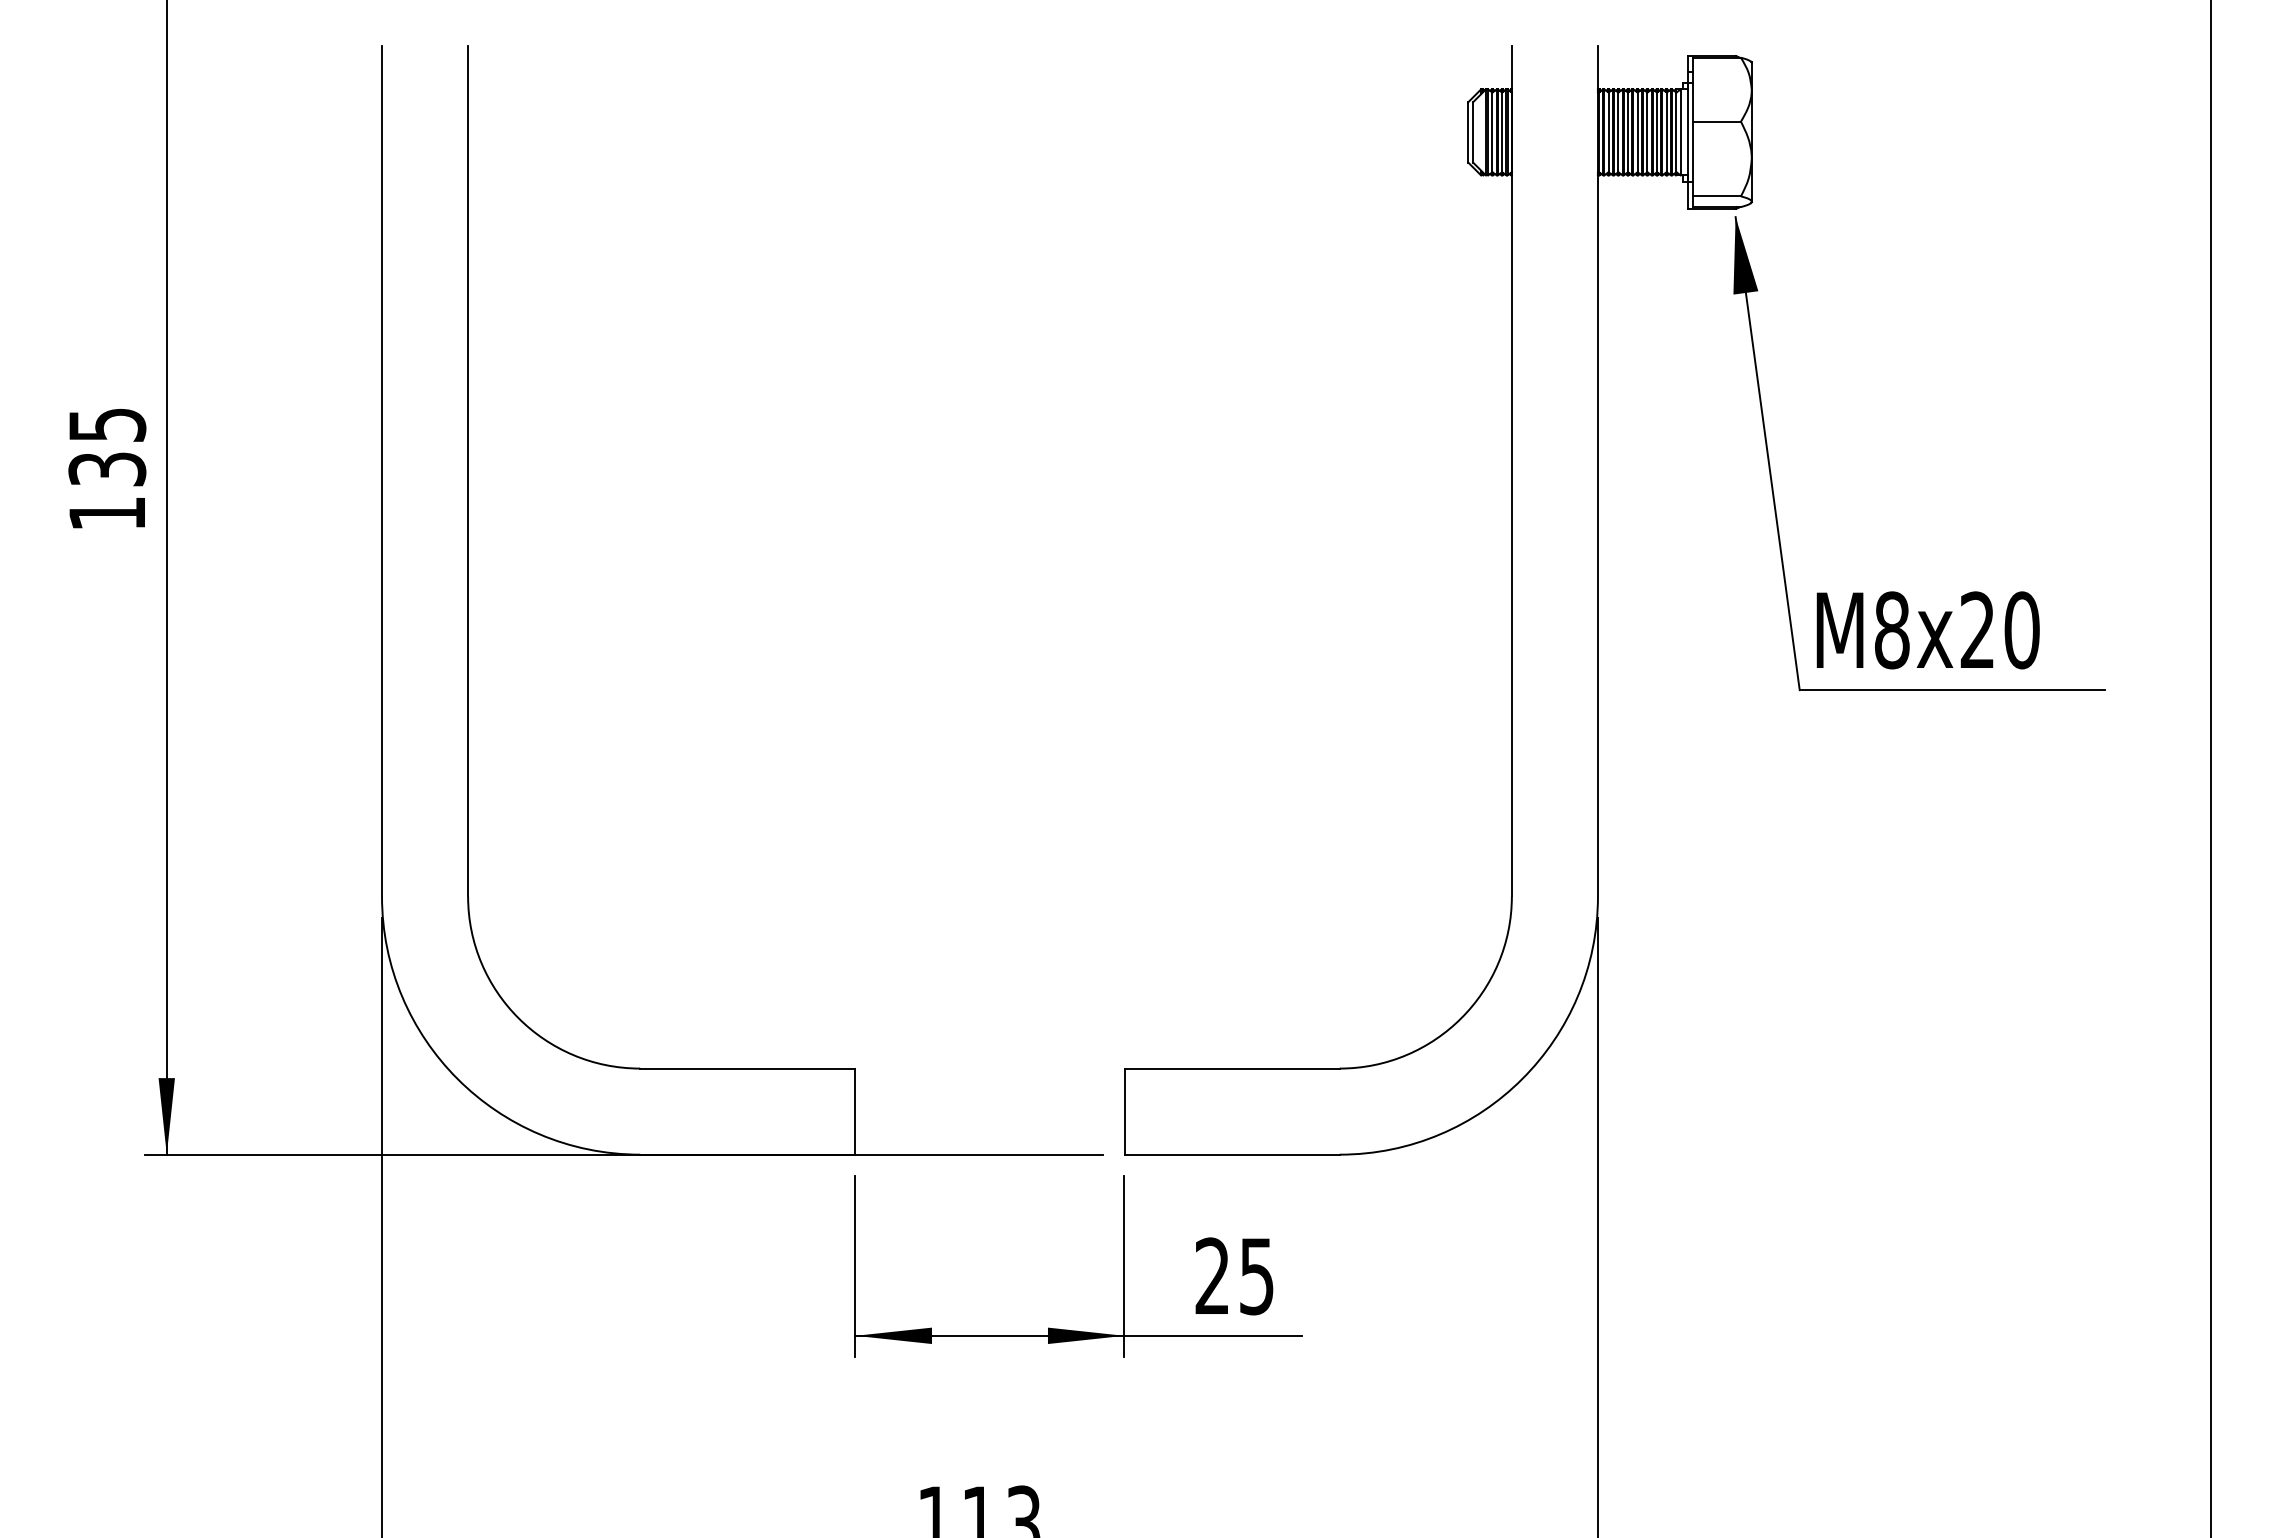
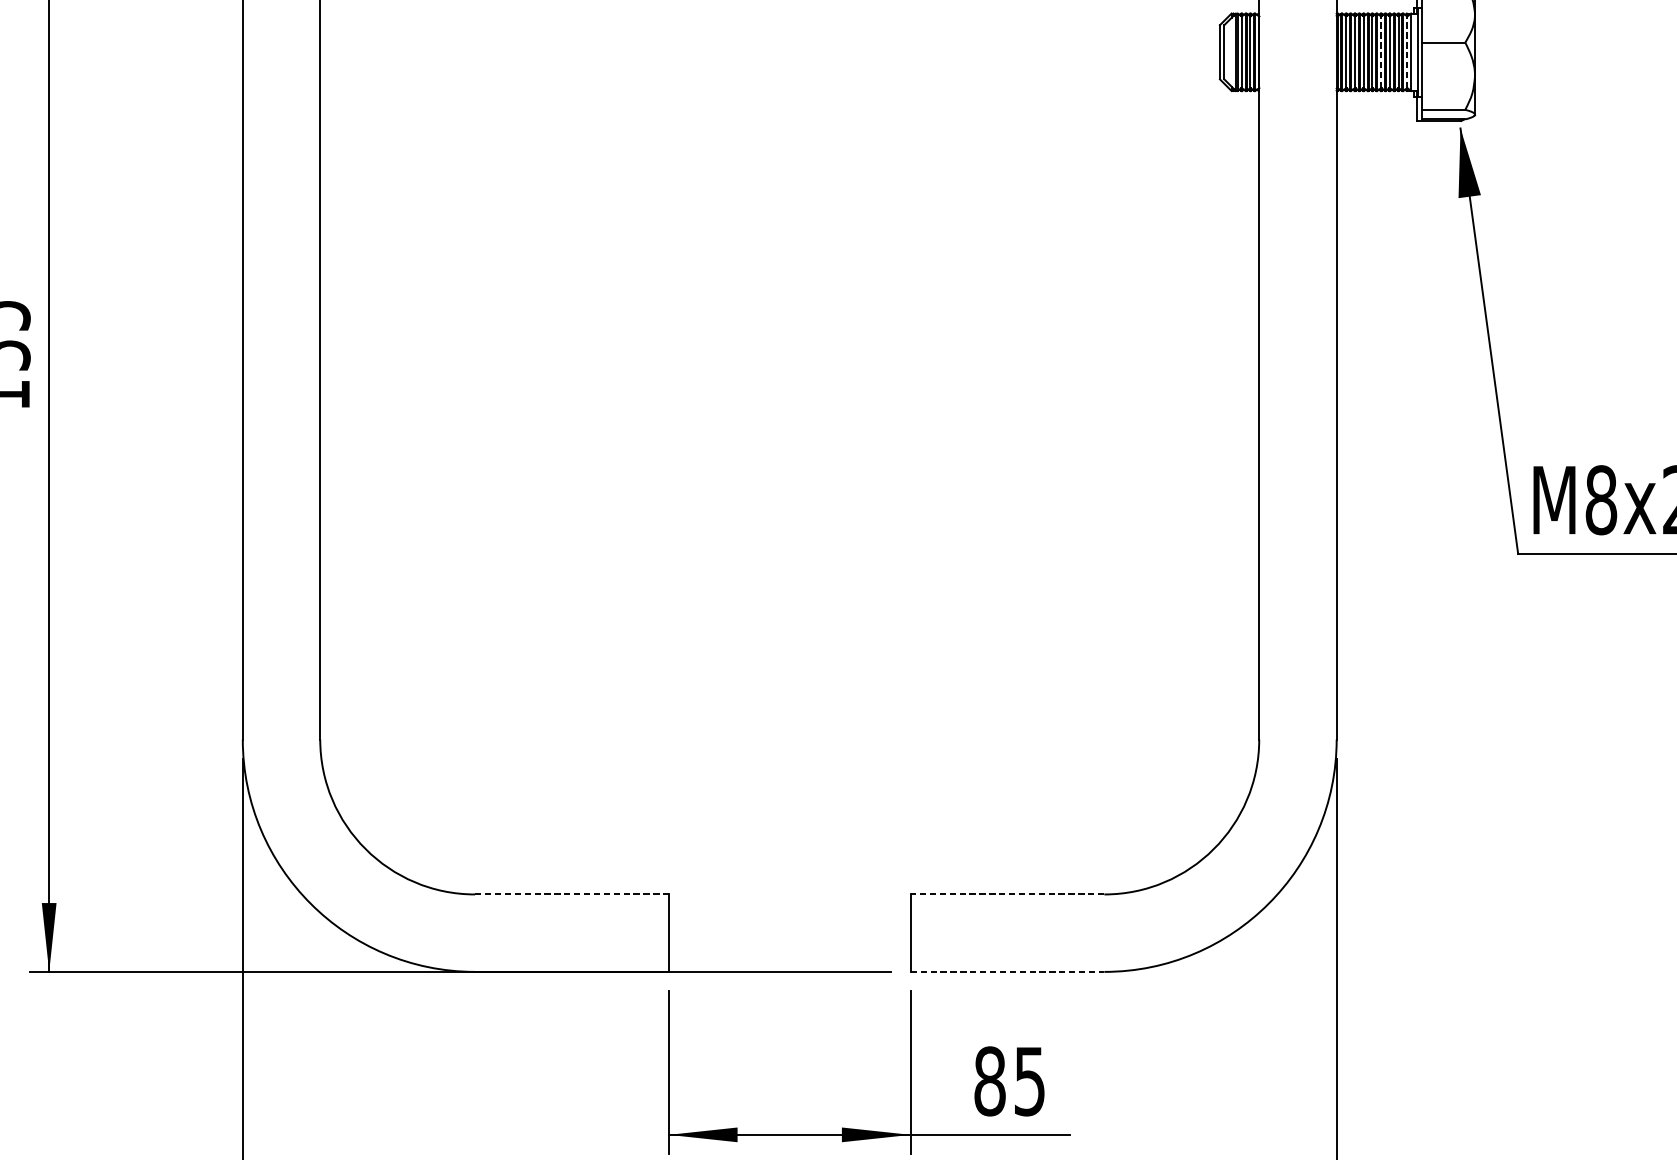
line: (1647, 132) -> (1381, 52), solid -> dashed
line: (1676, 132) -> (1407, 52), solid -> dashed
line: (747, 1068) -> (571, 894), solid -> dashed
line: (1232, 1068) -> (1007, 894), solid -> dashed
line: (1232, 1154) -> (1007, 971), solid -> dashed
text: (1212, 1276) -> (989, 1081), 25 -> 85

